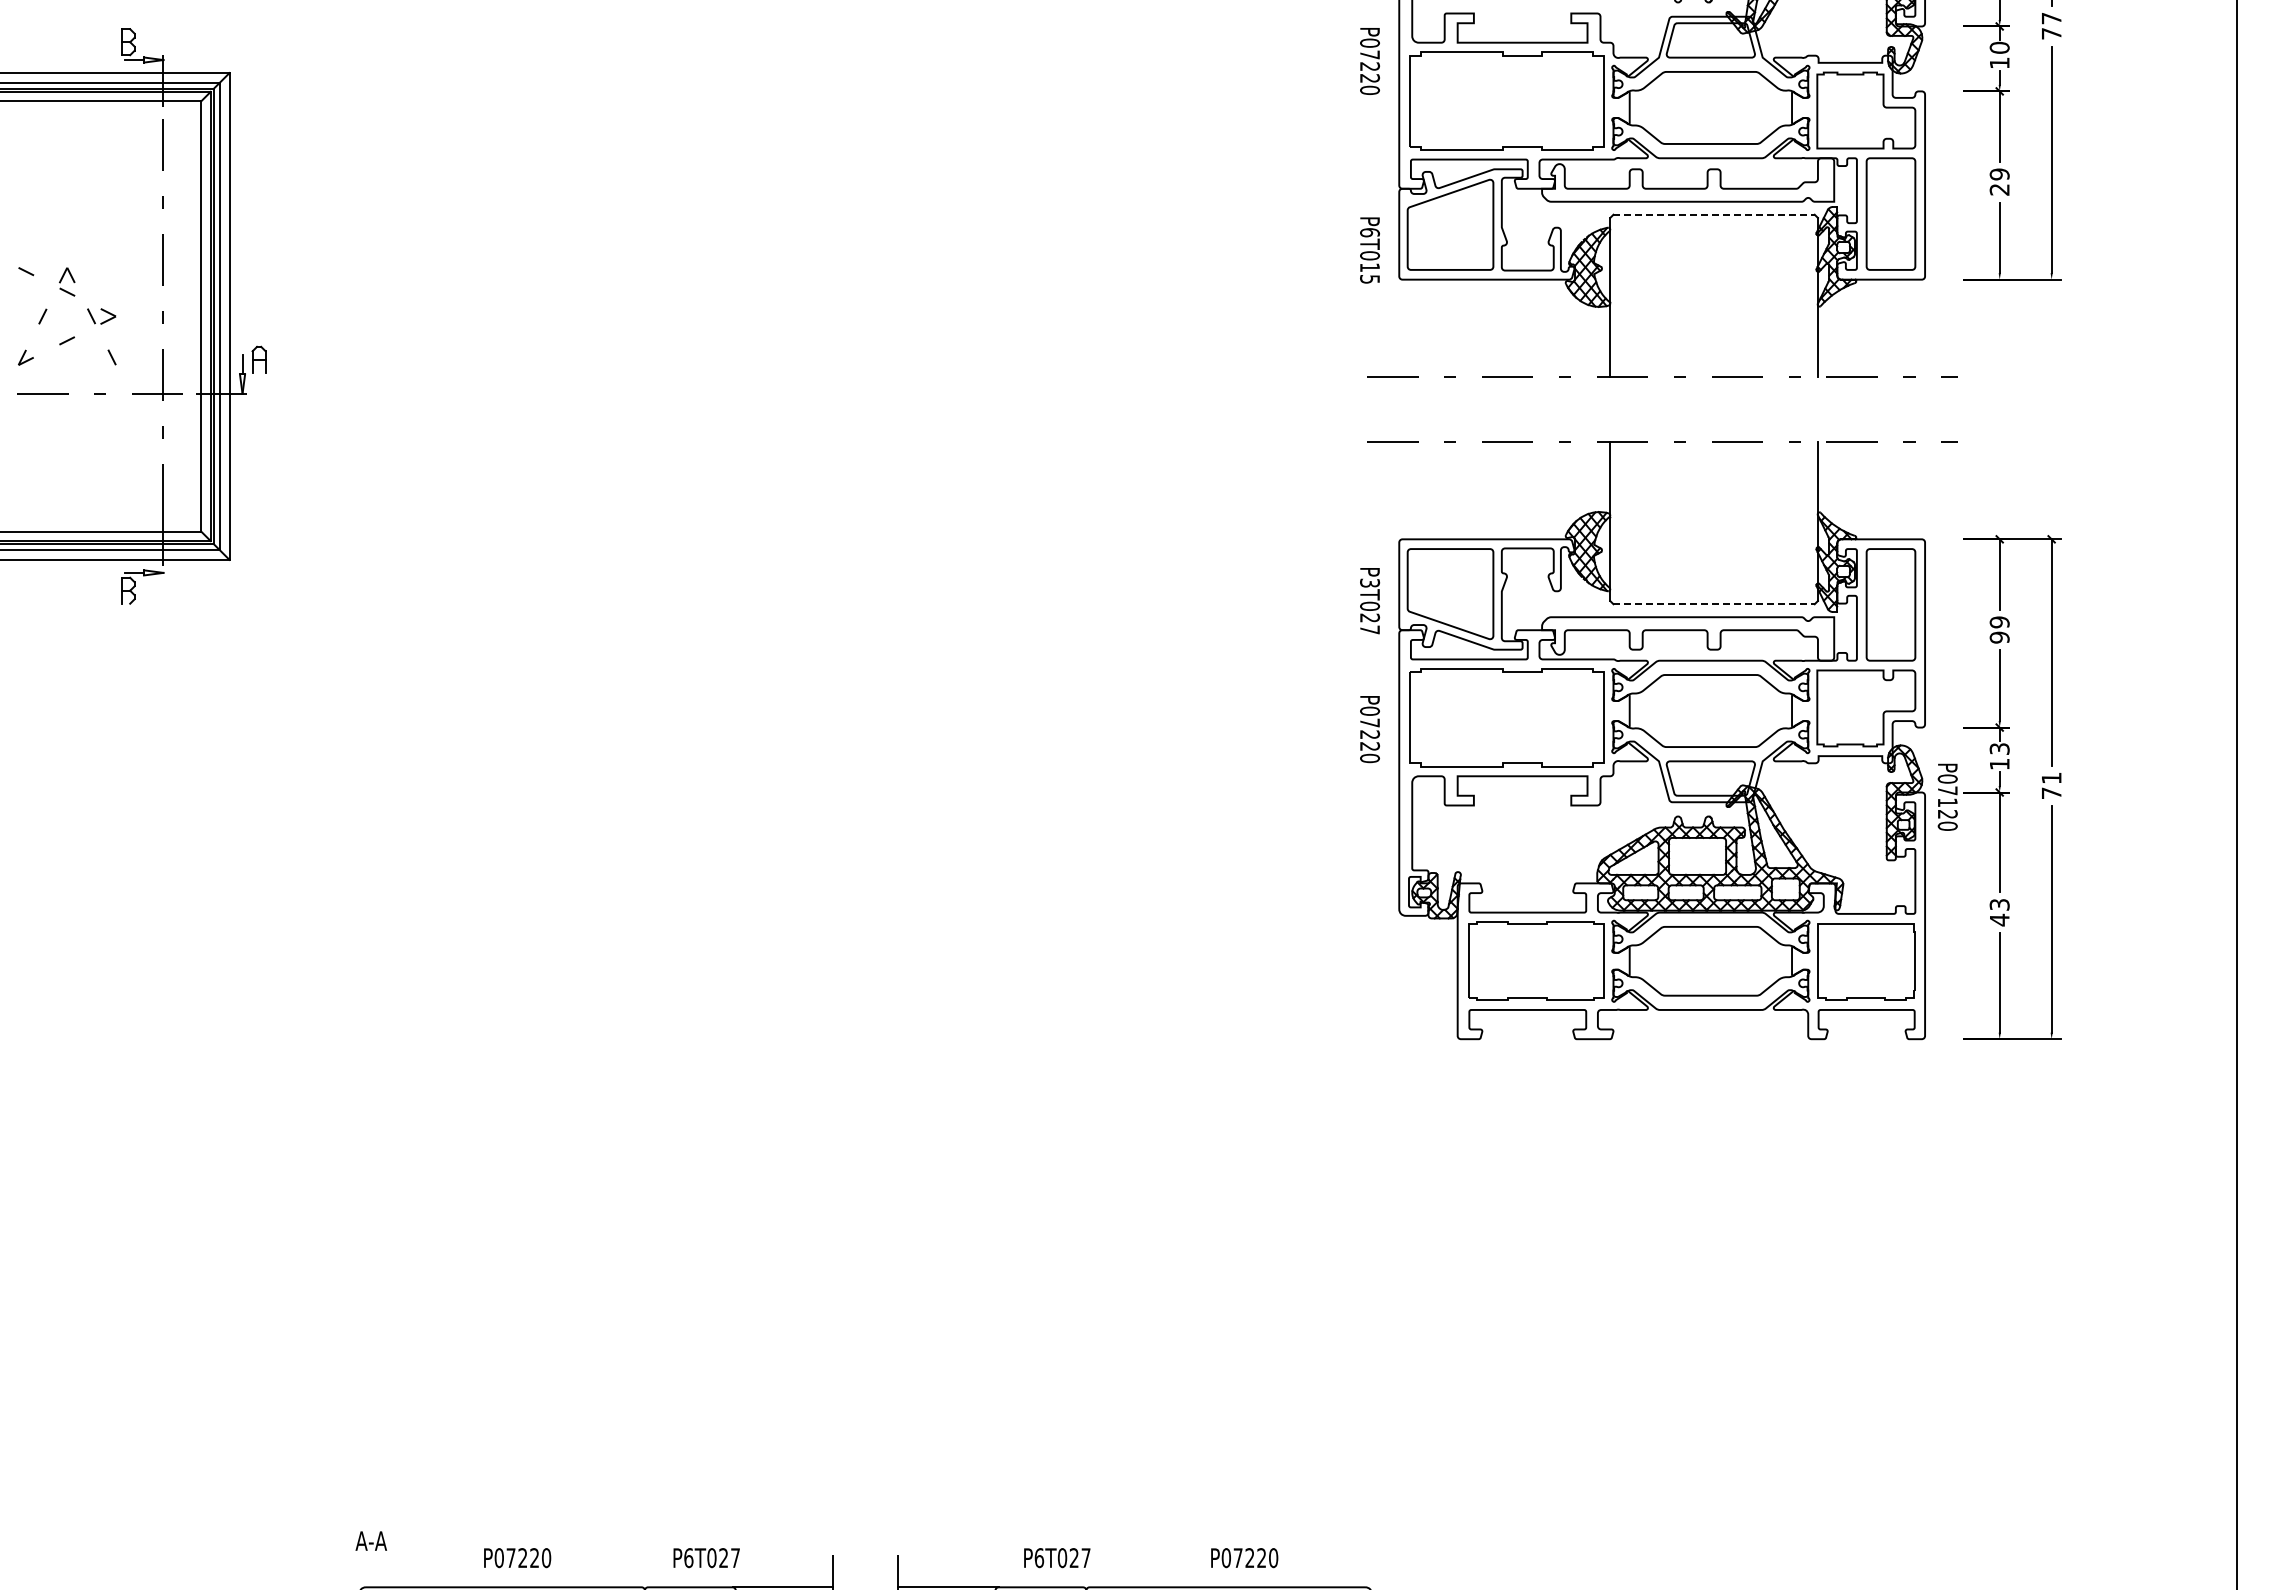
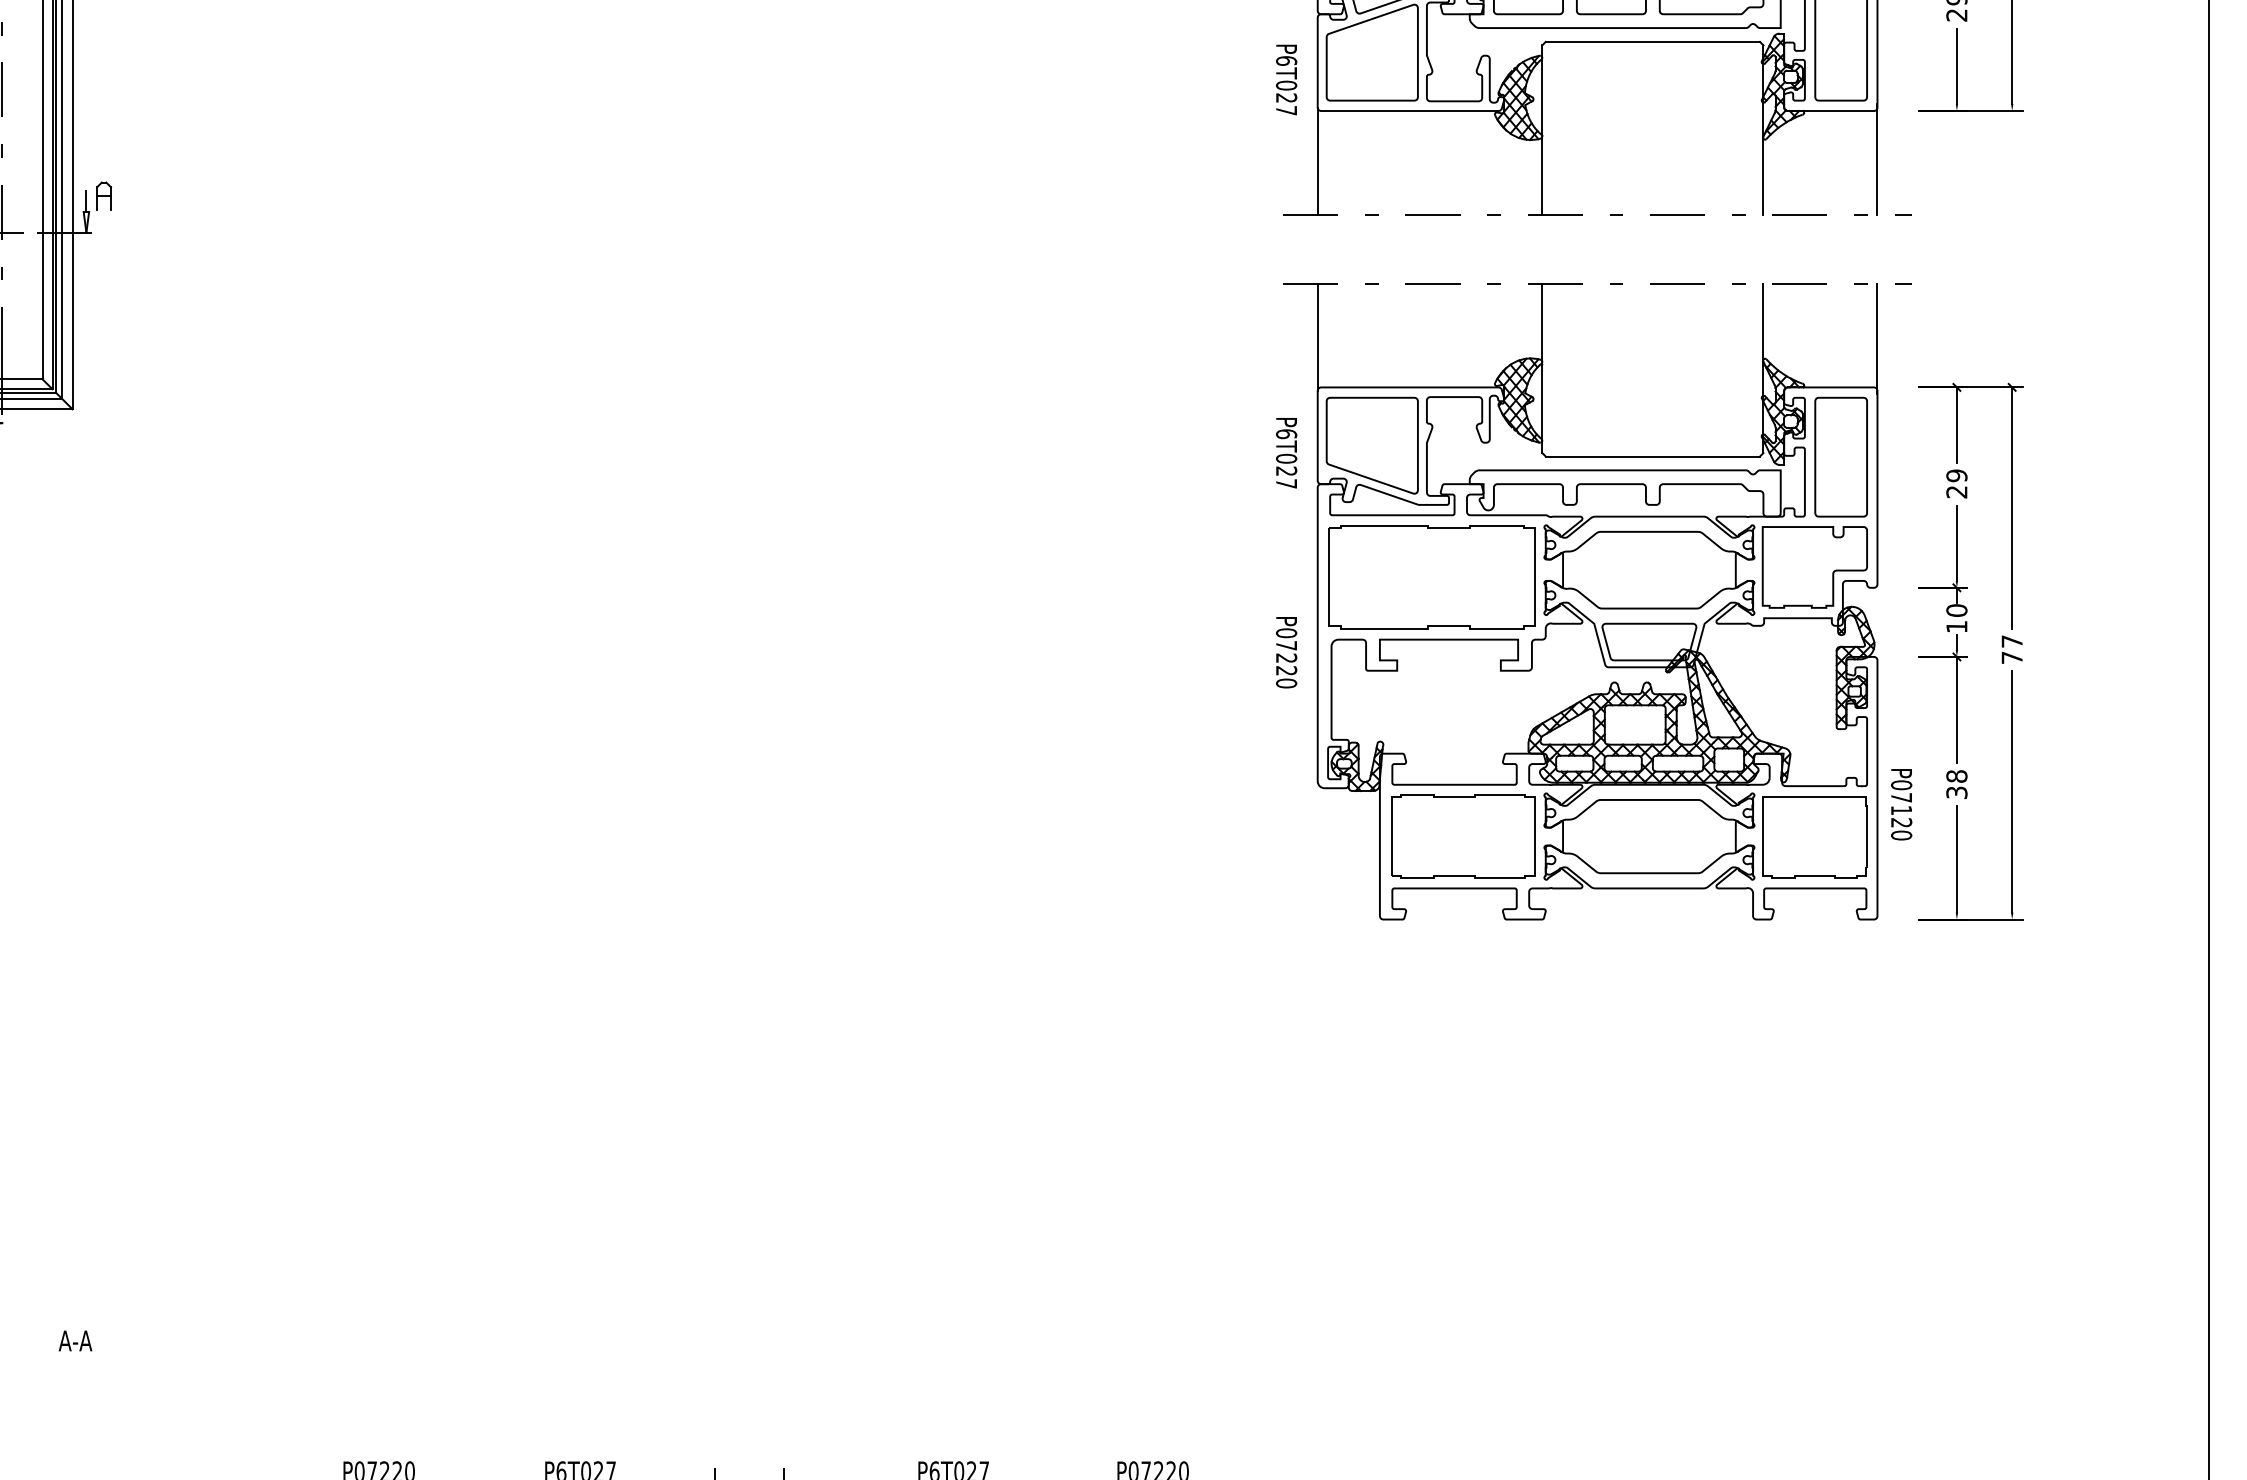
line: (1714, 214) -> (1653, 41), dashed -> solid
text: (1370, 273) -> (1287, 104), P6T015 -> P6T027
line: (1925, 325) -> (1877, 159), added
line: (1399, 326) -> (1317, 160), added
line: (1399, 491) -> (1317, 336), added
line: (1925, 493) -> (1877, 338), added
text: (1370, 582) -> (1287, 433), P3T027 -> P6T027
line: (1714, 604) -> (1653, 456), dashed -> solid
text: (1999, 637) -> (1956, 491), 99 -> 29
text: (1369, 729) -> (1286, 652), moved
text: (1999, 748) -> (1956, 610), 13 -> 10
text: (2051, 777) -> (2012, 640), 71 -> 77
text: (1947, 796) -> (1901, 803), moved
text: (1999, 912) -> (1956, 784), 43 -> 38
text: (370, 1540) -> (74, 1340), moved

